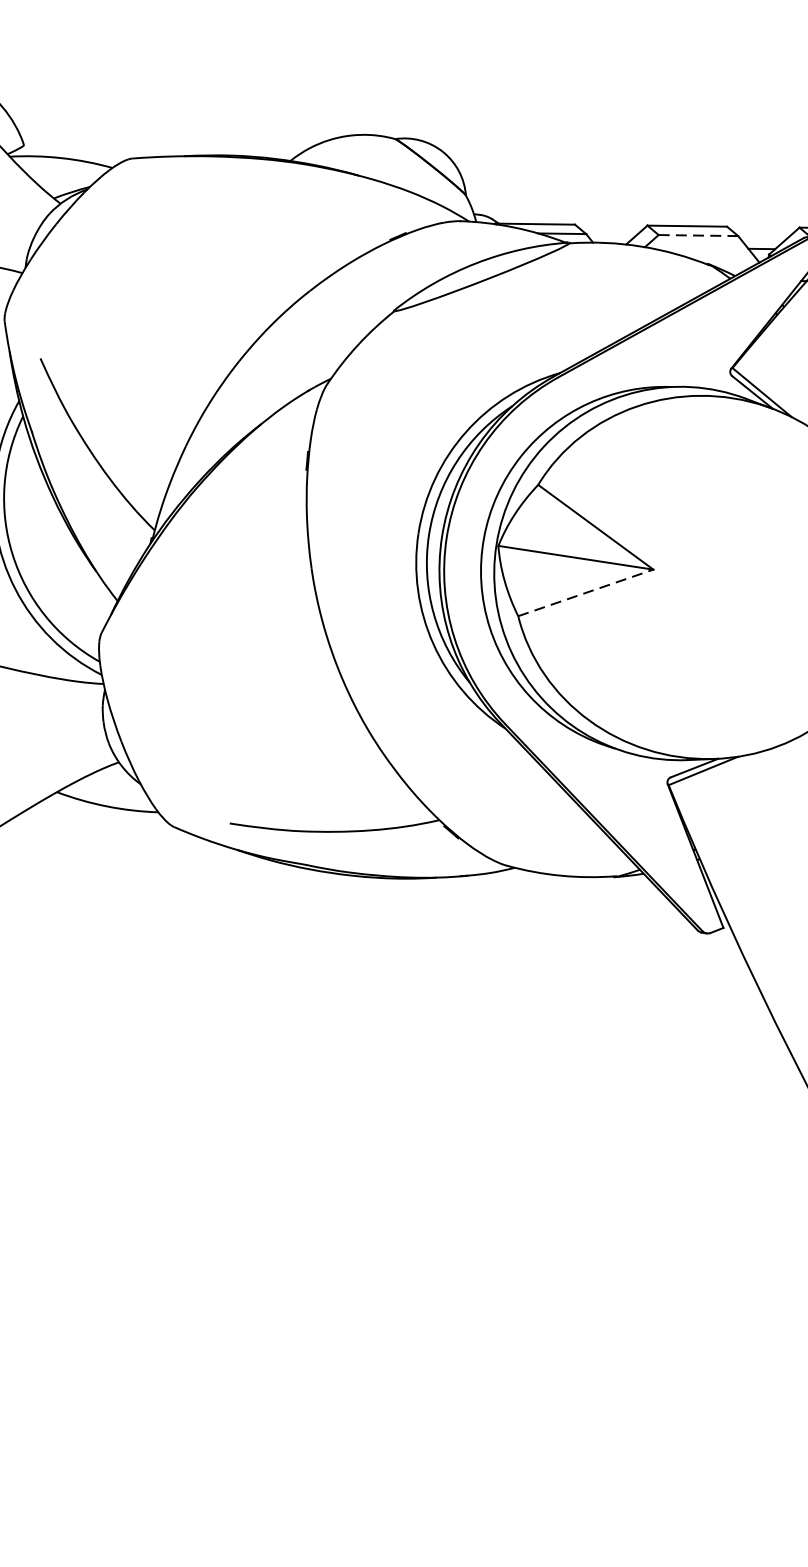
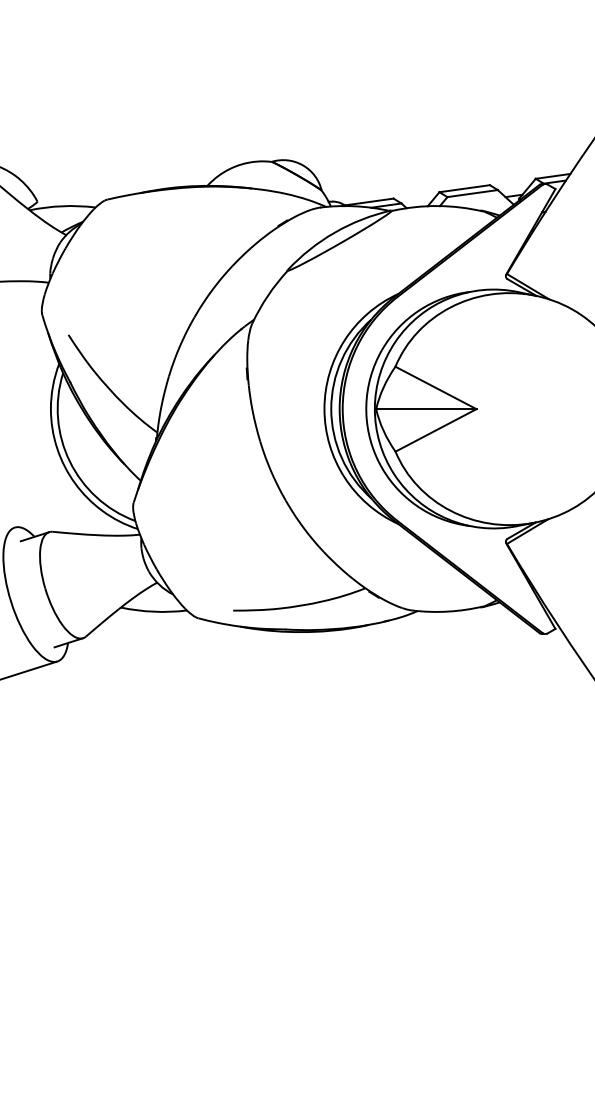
line: (699, 235) -> (473, 193), dashed -> solid
line: (586, 593) -> (436, 430), dashed -> solid

